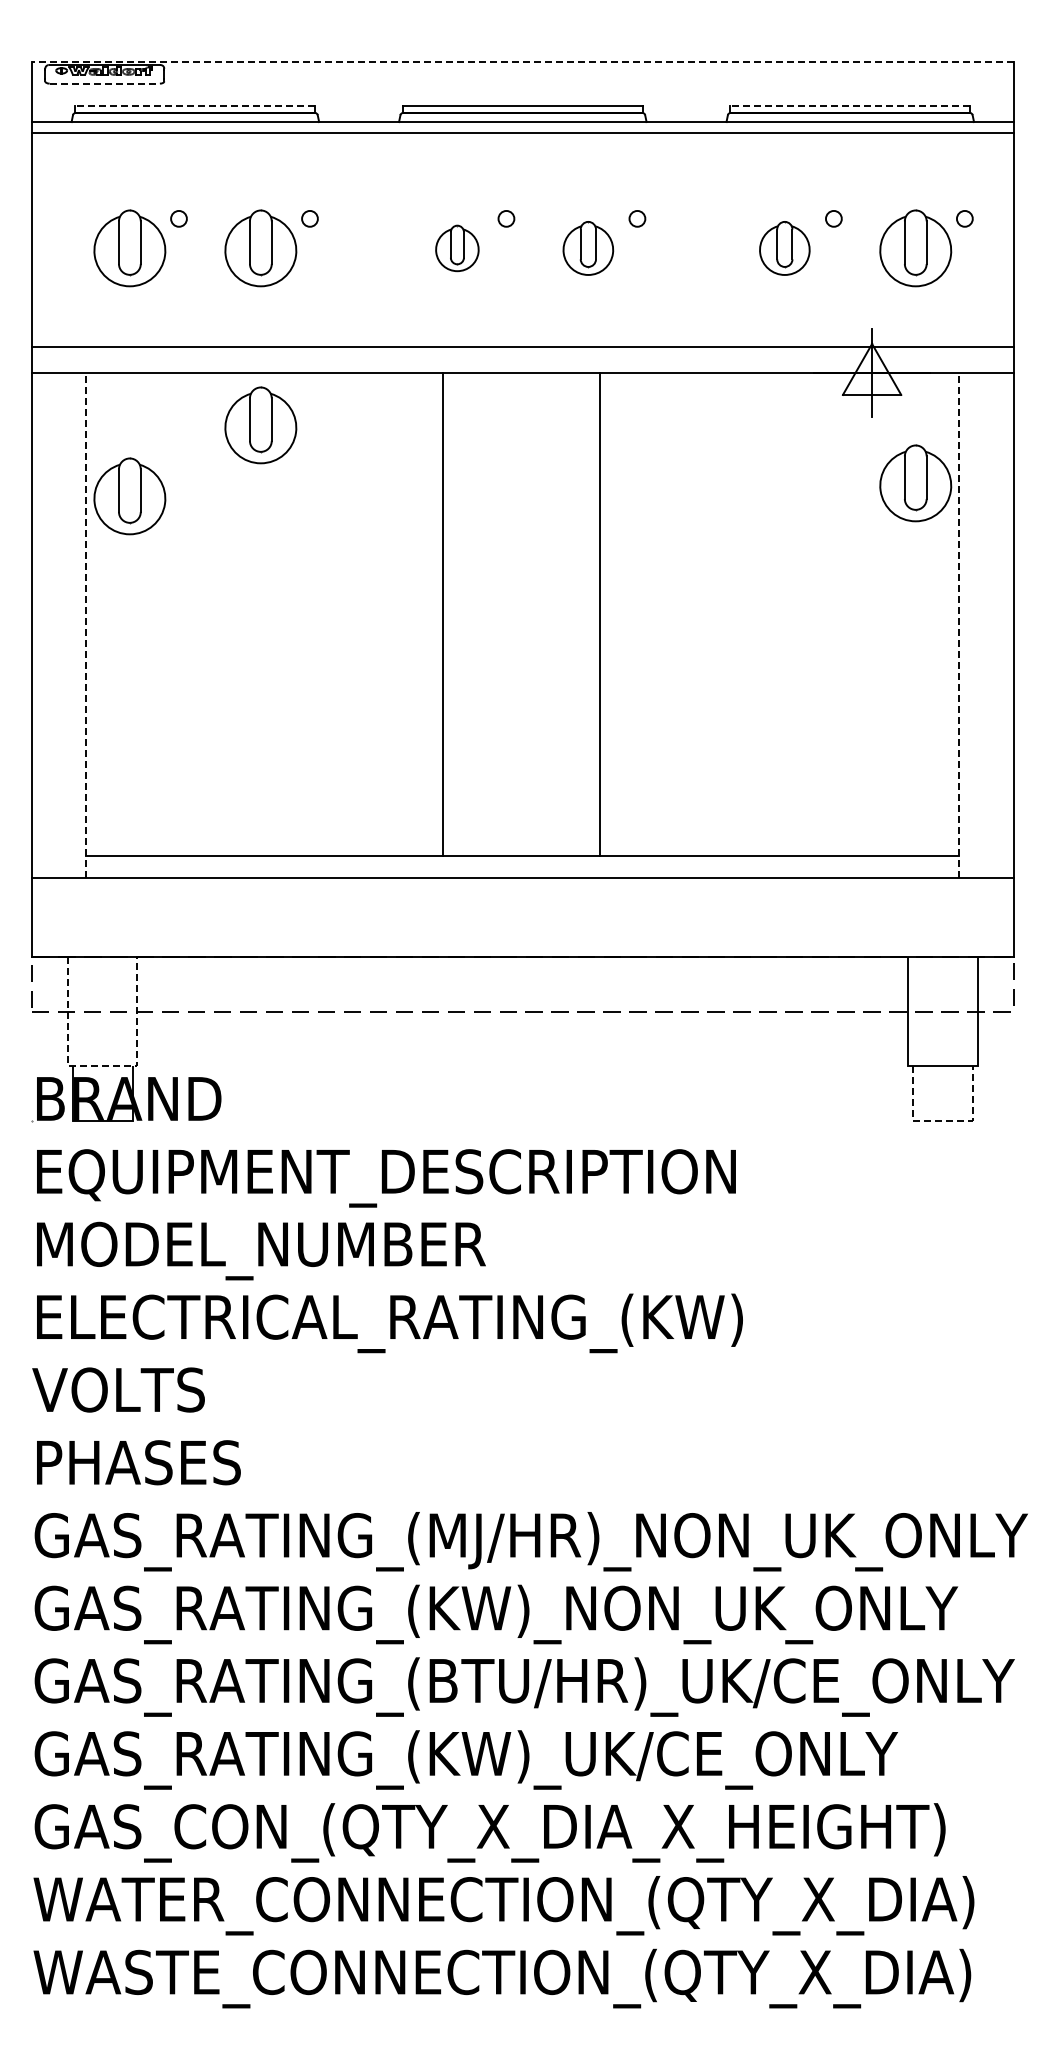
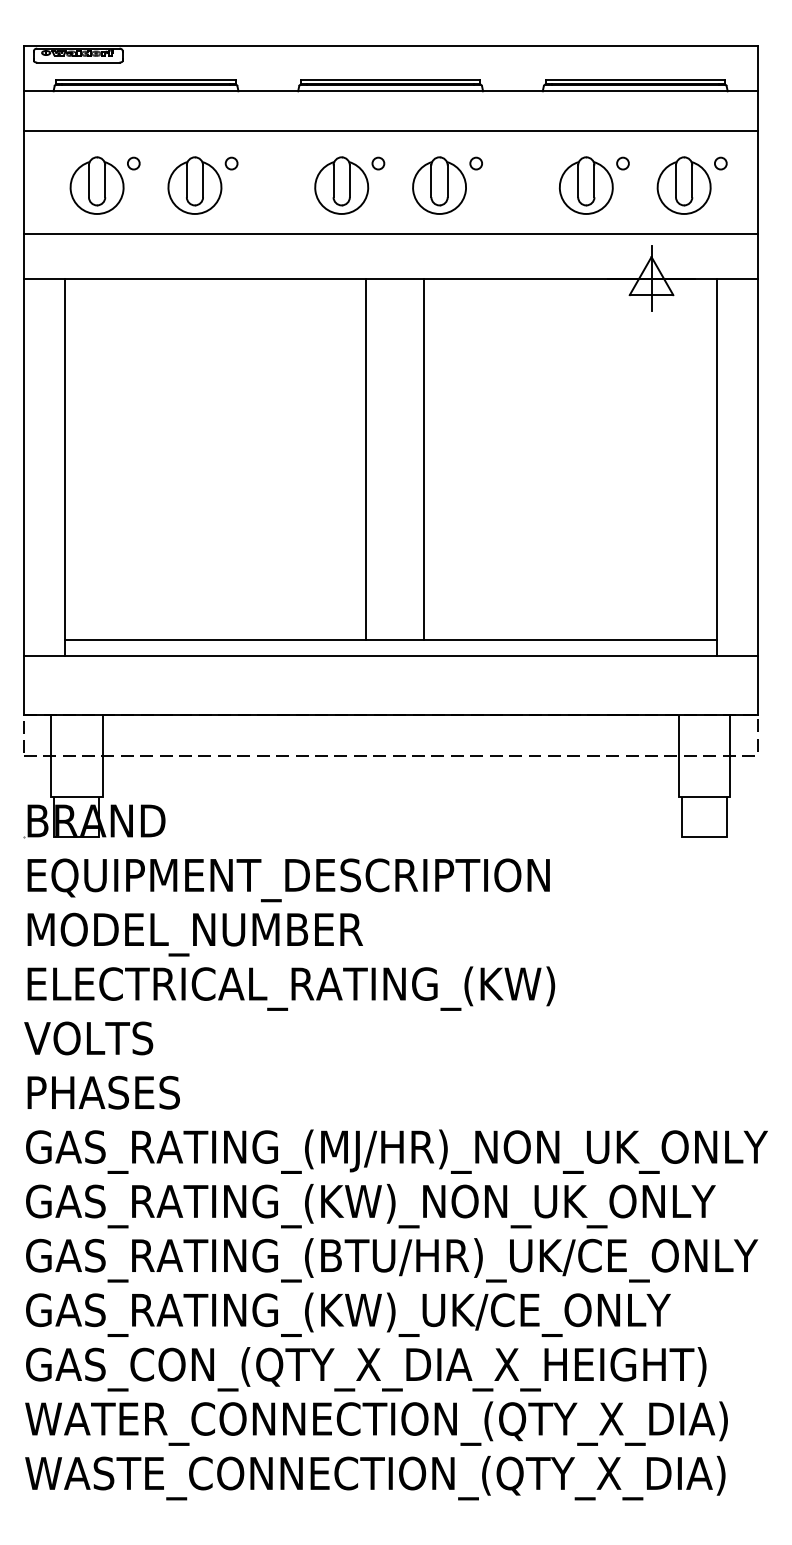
line: (522, 62) -> (390, 46), dashed -> solid
line: (105, 83) -> (78, 62), dashed -> solid
line: (194, 106) -> (145, 79), dashed -> solid
line: (849, 106) -> (634, 79), dashed -> solid
line: (522, 132) -> (390, 131), moved
part: (457, 248) -> (341, 185), size x1.67
part: (588, 248) -> (439, 185), size x1.43
part: (784, 248) -> (586, 185), size x1.43
line: (522, 347) -> (390, 234), moved
part: (260, 425) -> (194, 317), removed
part: (915, 483) -> (683, 361), removed
part: (129, 496) -> (96, 370), removed
line: (442, 614) -> (365, 459), moved
line: (600, 614) -> (424, 459), moved
line: (86, 625) -> (64, 467), dashed -> solid
line: (959, 625) -> (716, 467), dashed -> solid
line: (102, 1066) -> (76, 796), dashed -> solid
line: (943, 1120) -> (704, 837), dashed -> solid

